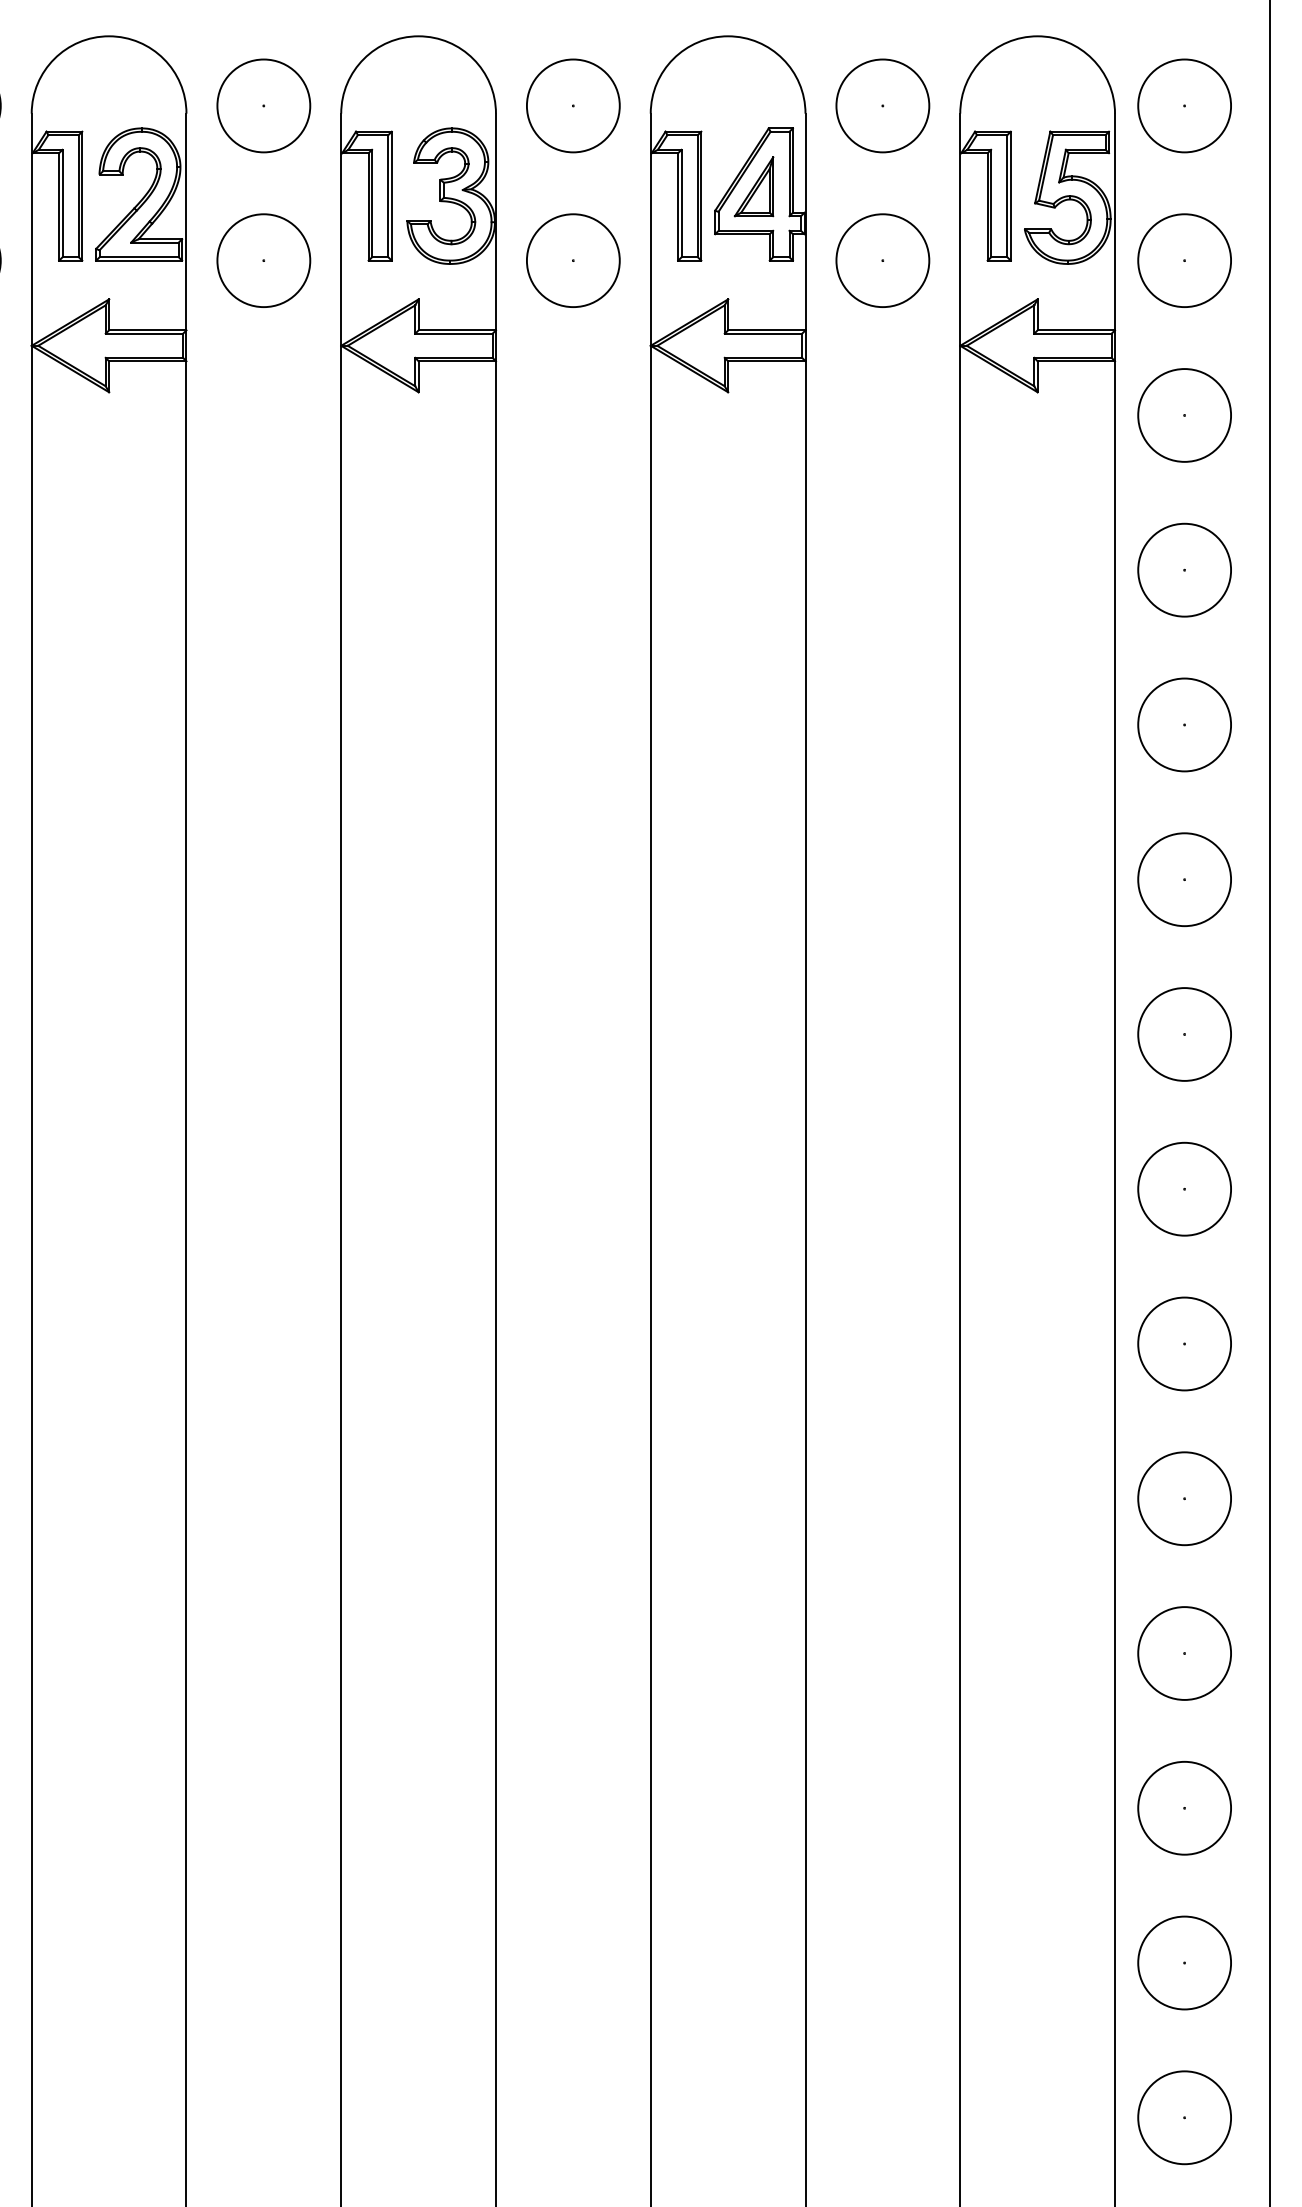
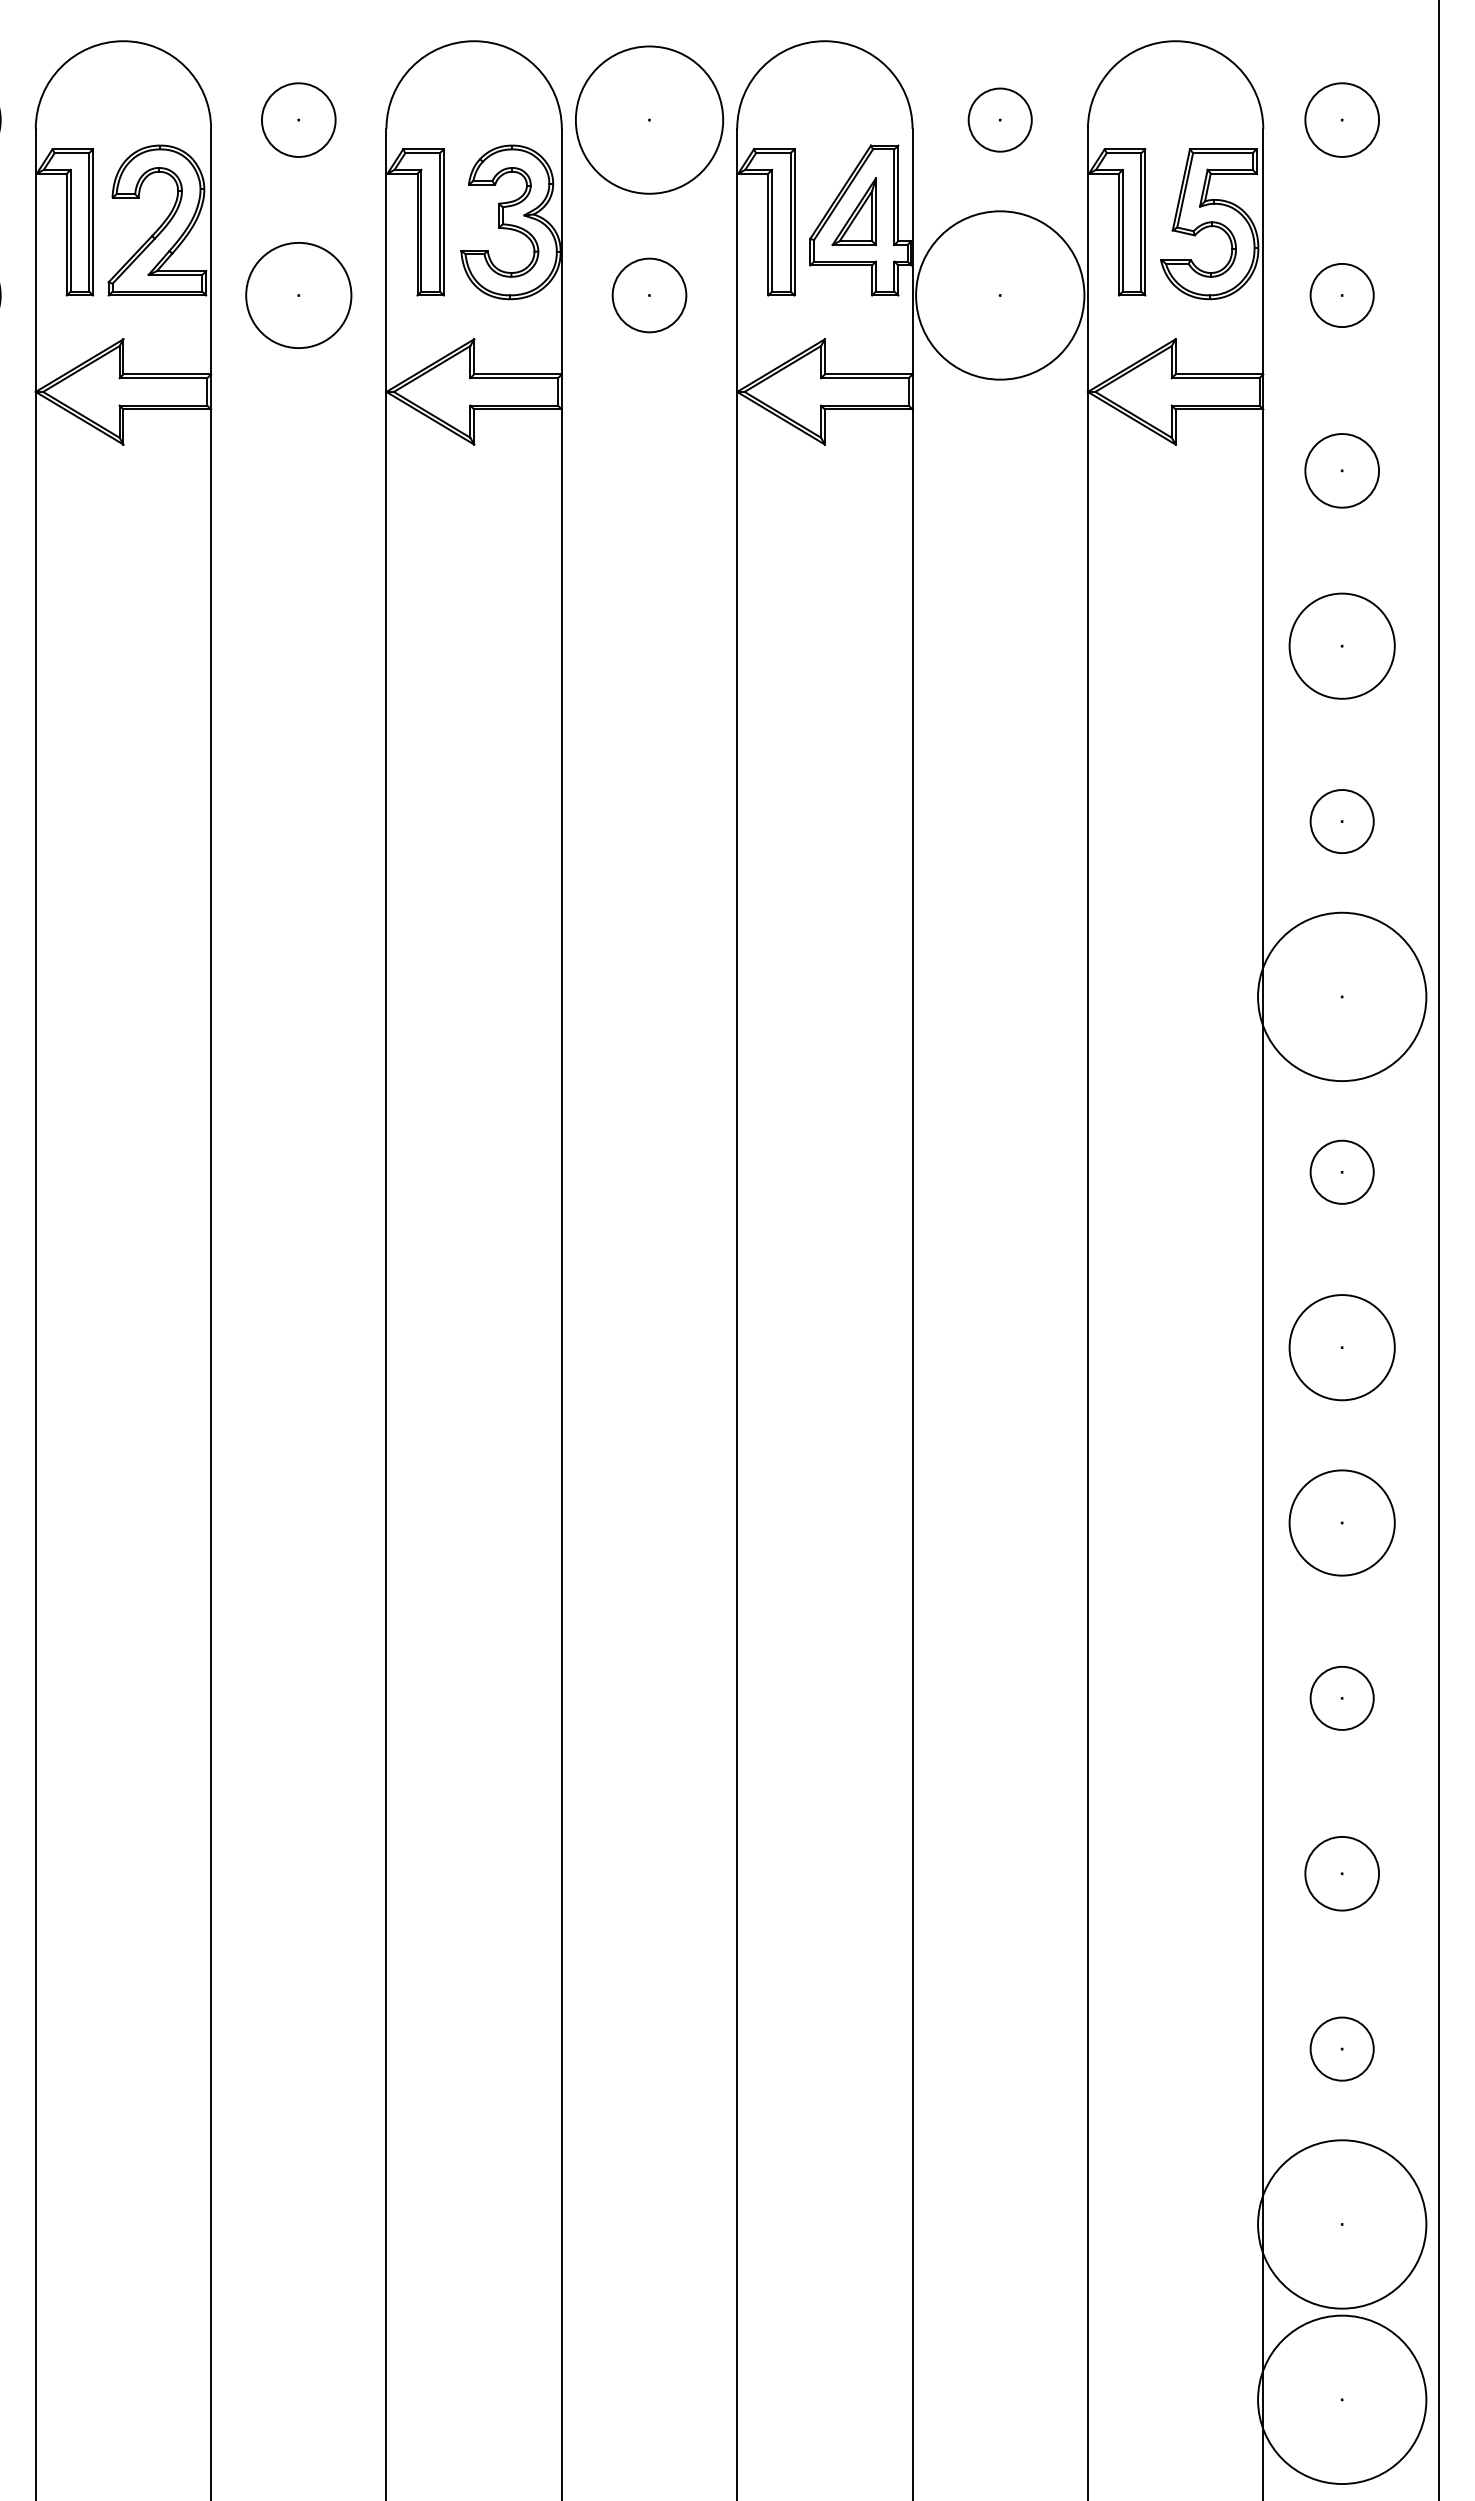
circle: (263, 105) -> (298, 119), size x0.7
circle: (573, 105) -> (649, 119), size x1.4
circle: (882, 105) -> (999, 119), size x0.6
circle: (1184, 105) -> (1341, 119), size x0.7
circle: (573, 260) -> (649, 295), size x0.7
circle: (882, 260) -> (999, 295), size x1.6
circle: (1184, 260) -> (1341, 295), size x0.6
circle: (1184, 415) -> (1341, 470), size x0.7
circle: (1184, 724) -> (1341, 821), size x0.6
circle: (1184, 879) -> (1341, 996), size x1.6
circle: (1184, 1033) -> (1341, 1171), size x0.6
circle: (1184, 1498) -> (1341, 1698), size x0.6
circle: (1184, 1653) -> (1341, 1873), size x0.7
circle: (1184, 1807) -> (1341, 2048), size x0.6
circle: (1184, 1963) -> (1341, 2224), size x1.6
circle: (1184, 2117) -> (1341, 2399), size x1.6

